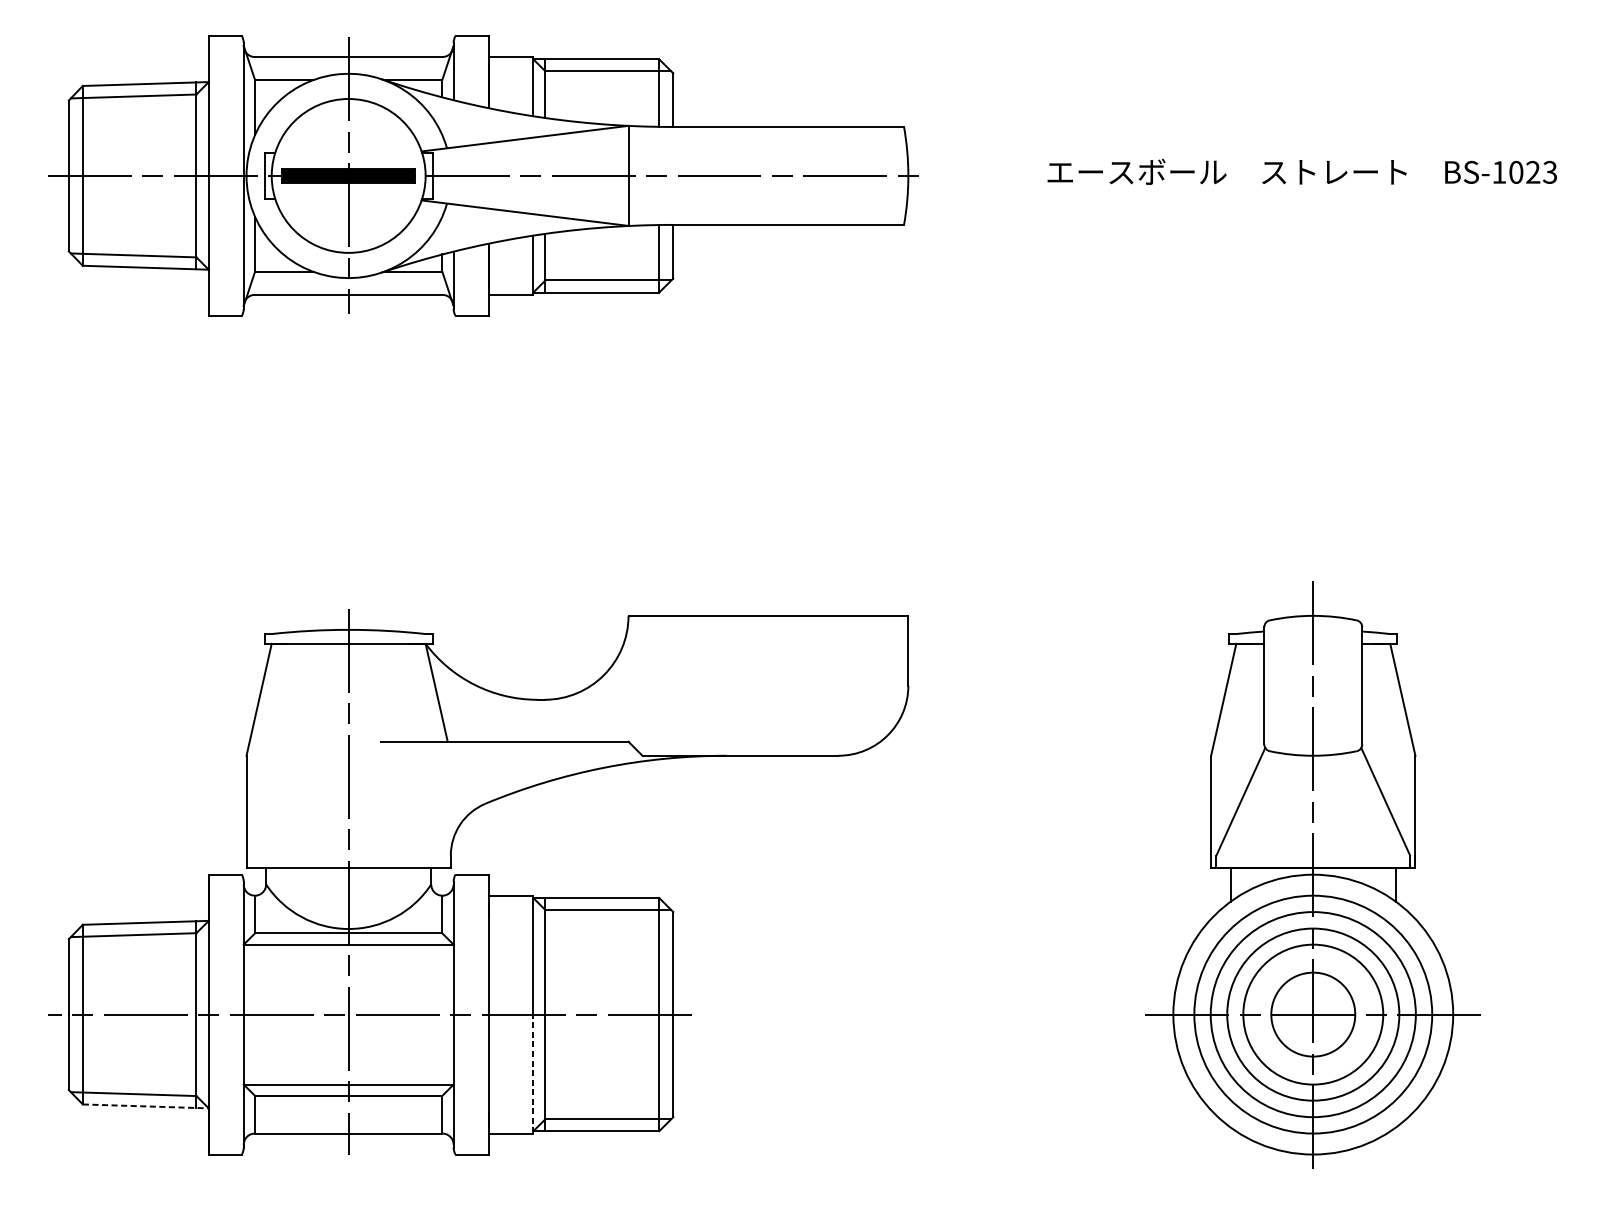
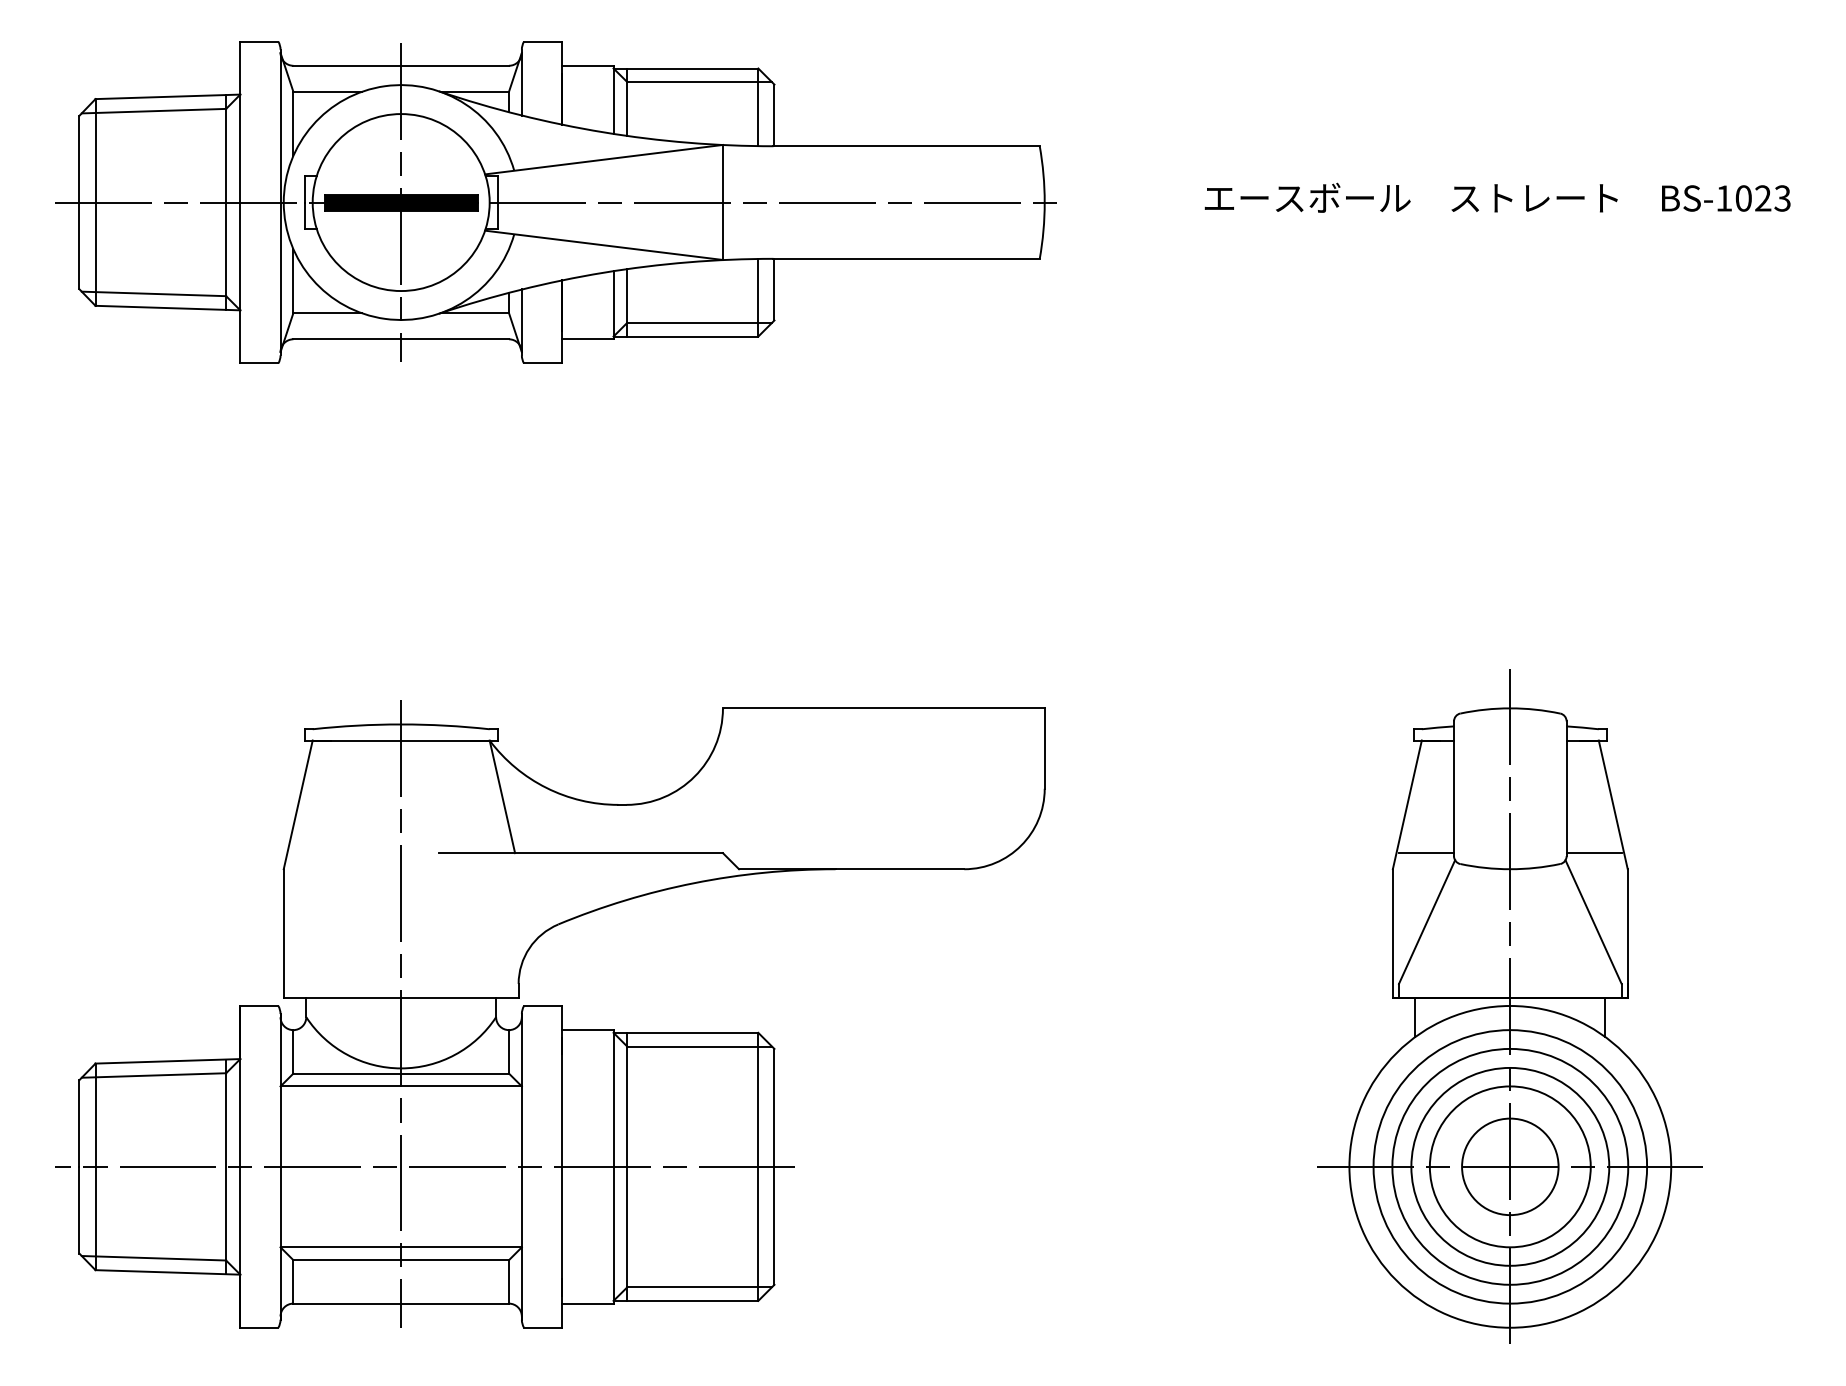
line: (1240, 742) -> (1426, 853), added
line: (1385, 742) -> (1593, 853), added
line: (533, 1073) -> (613, 1234), dashed -> solid
line: (146, 1106) -> (168, 1272), dashed -> solid

